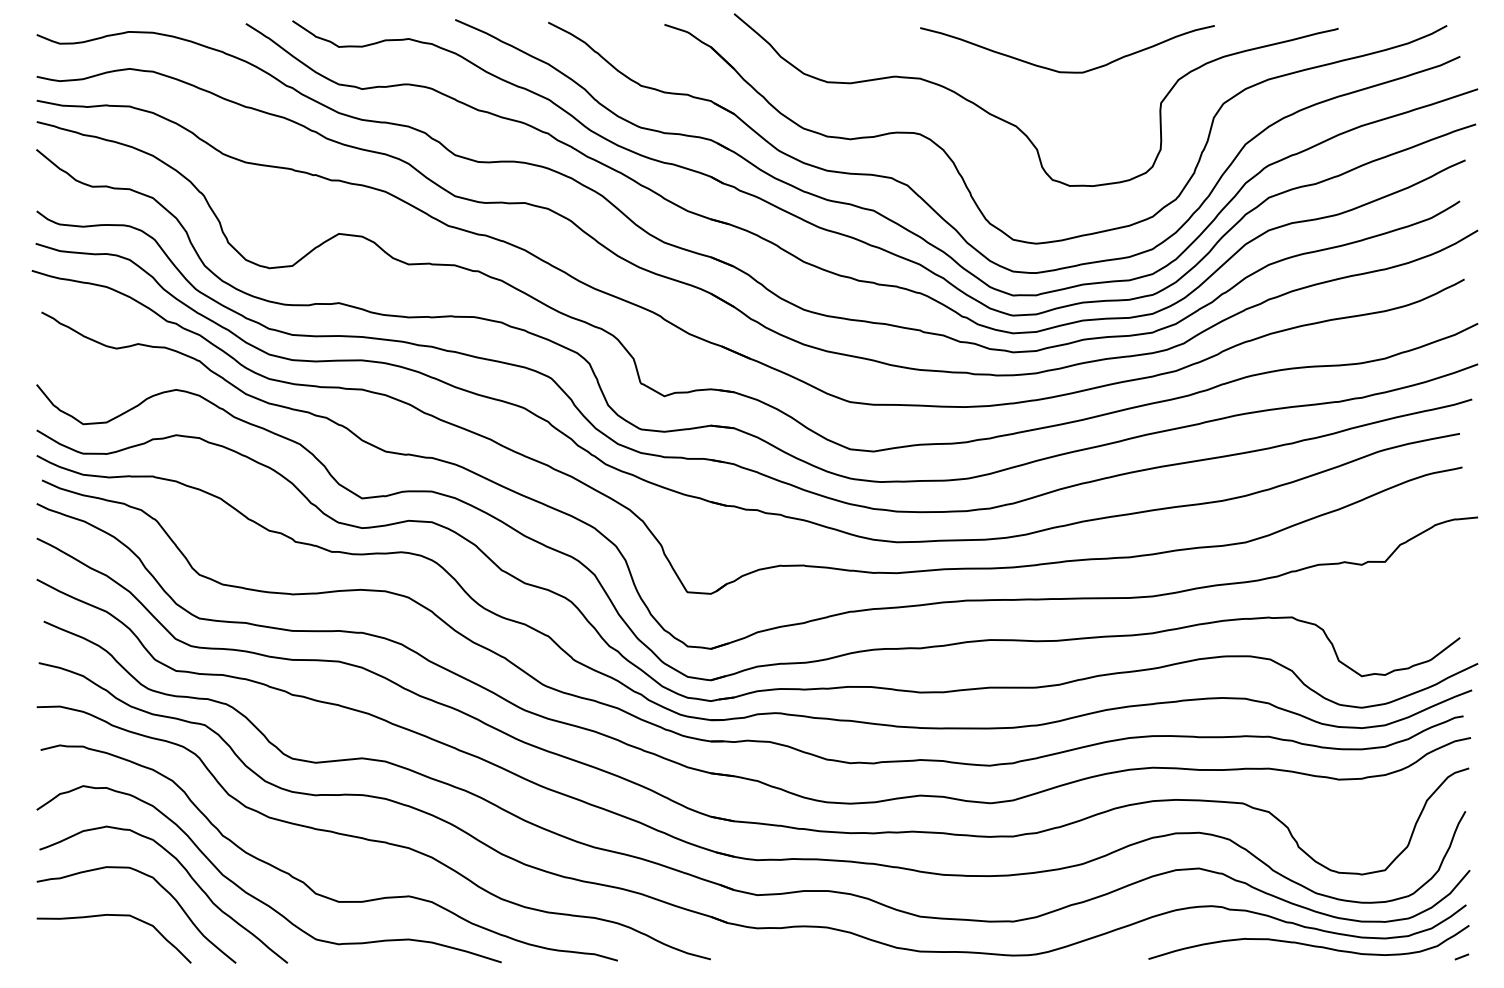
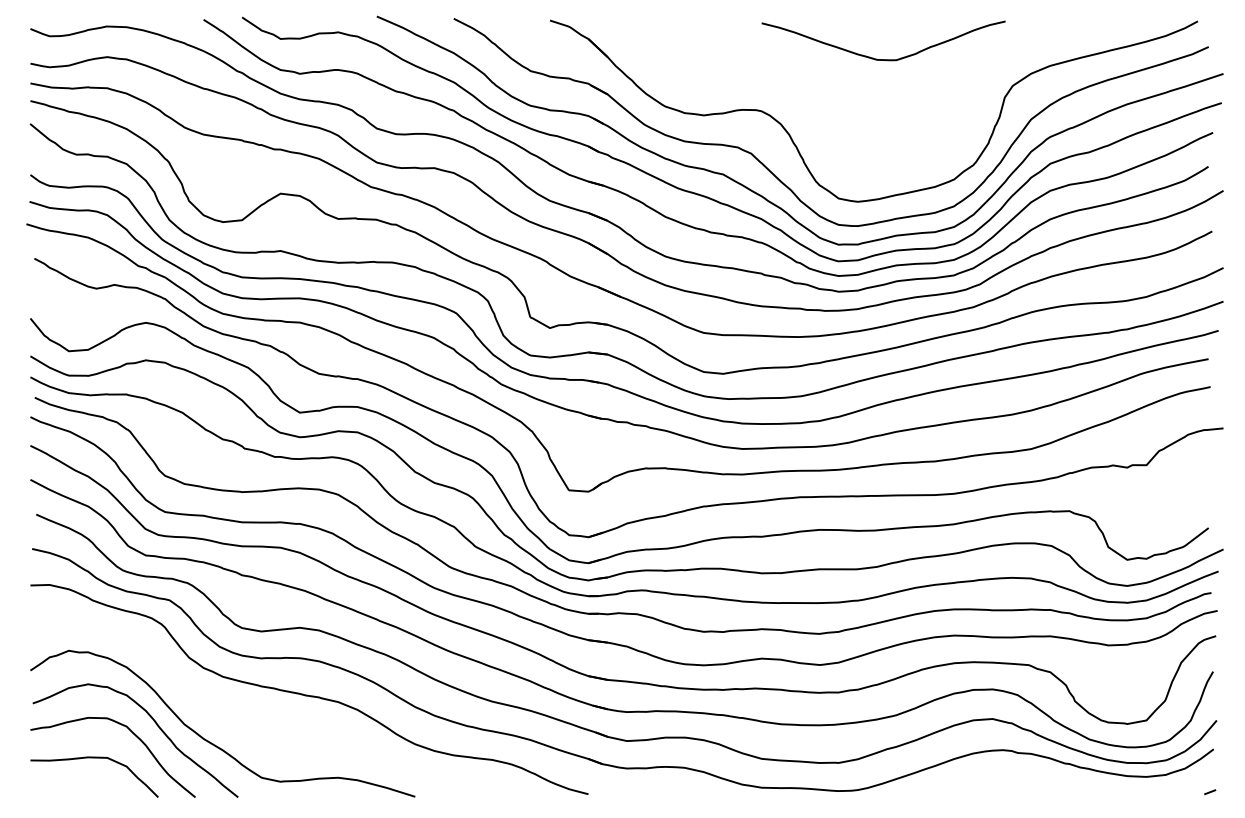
curve: (1016, 124) -> (841, 103), removed
curve: (303, 881) -> (251, 729), removed
curve: (1308, 944) -> (1083, 781), removed

